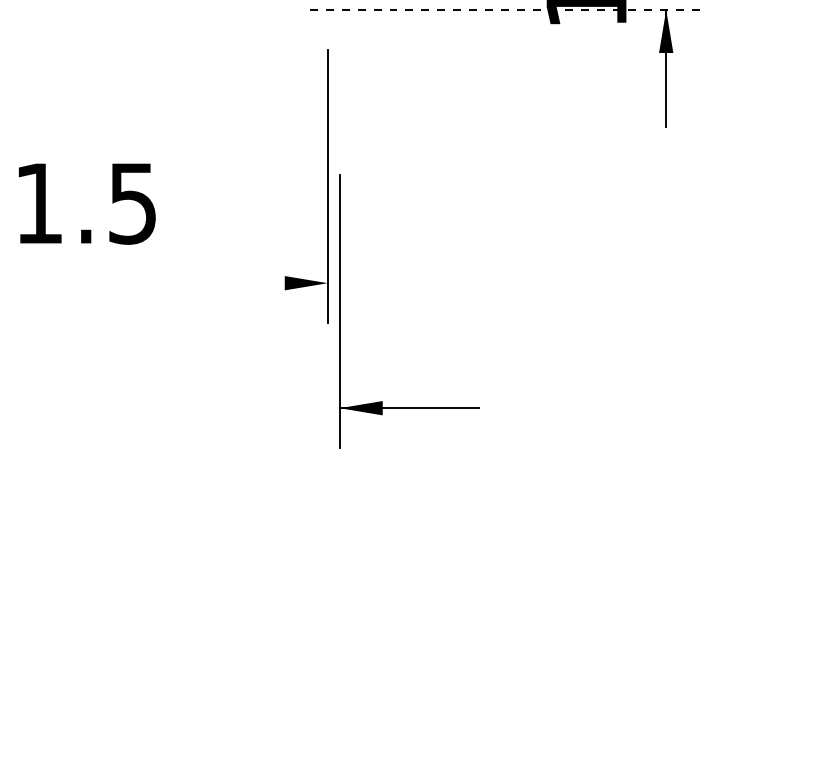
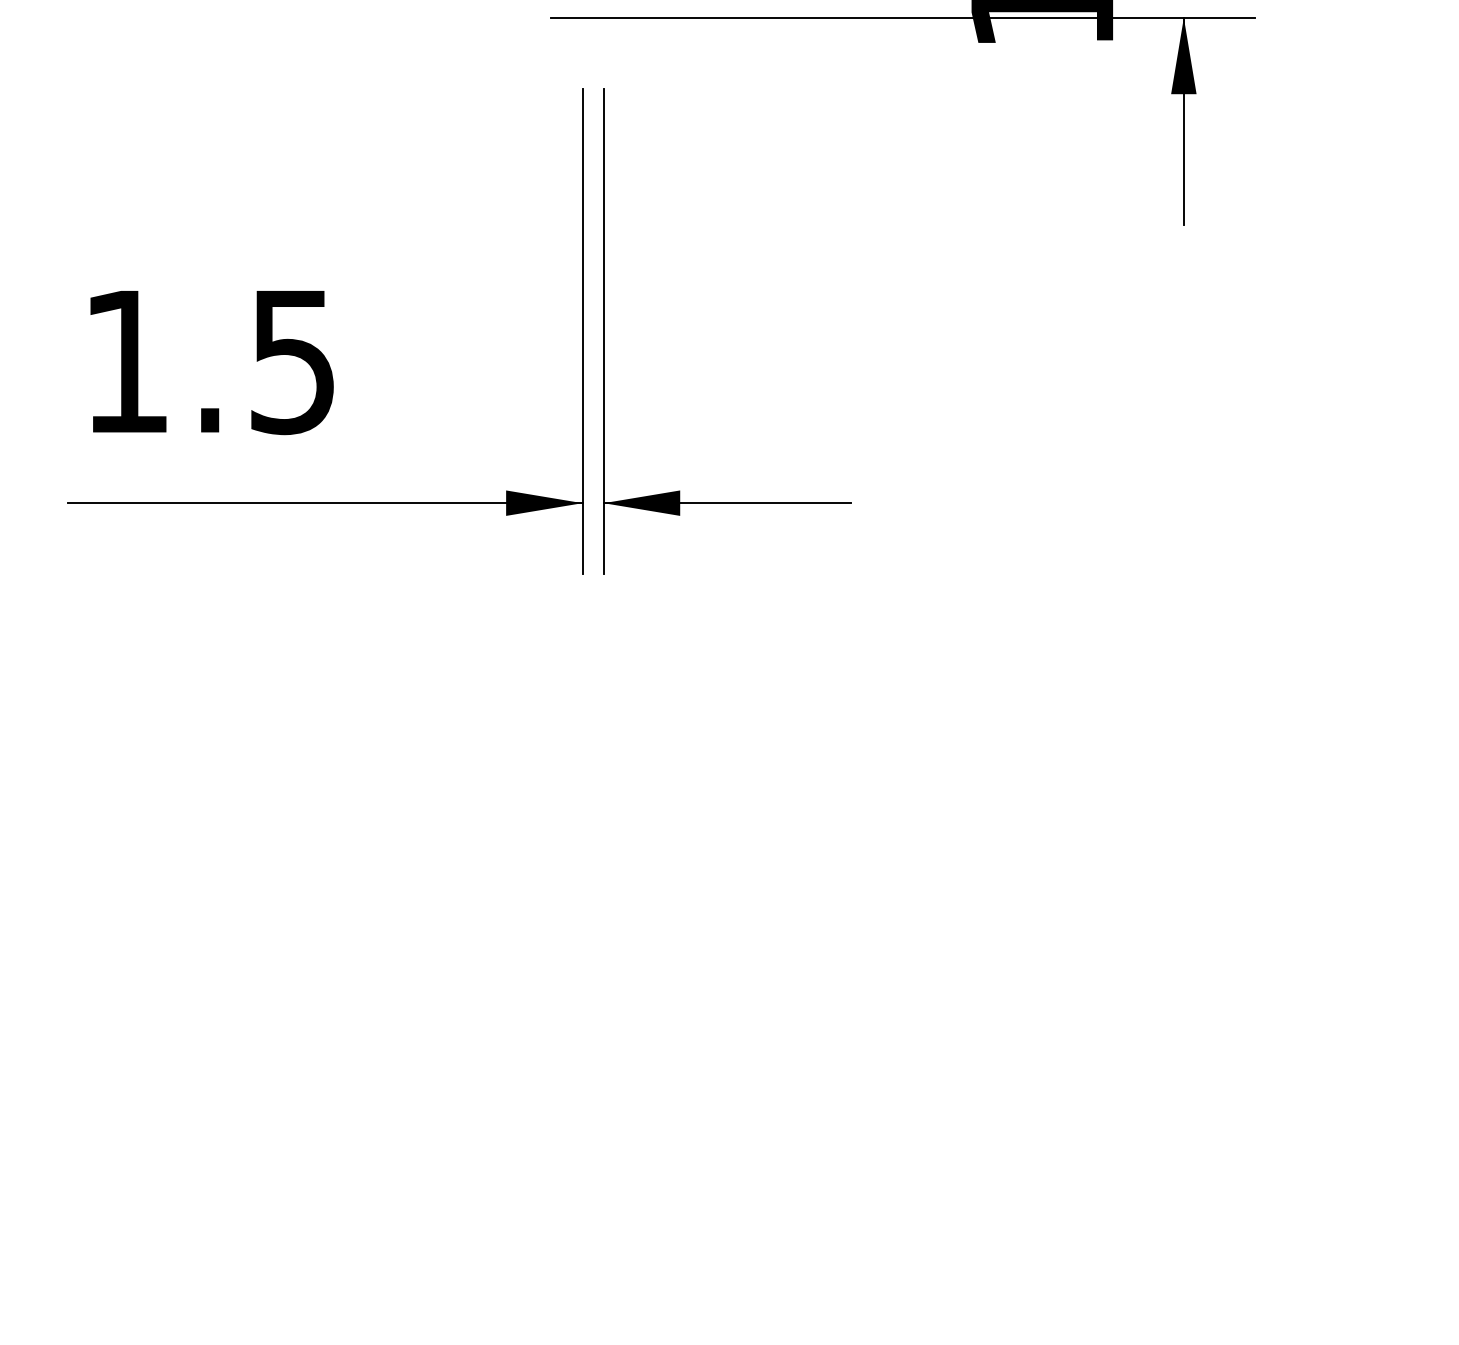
line: (508, 10) -> (903, 18), dashed -> solid
text: (87, 203) -> (212, 361), moved
line: (182, 283) -> (324, 503), added
part: (340, 311) -> (605, 331), moved

